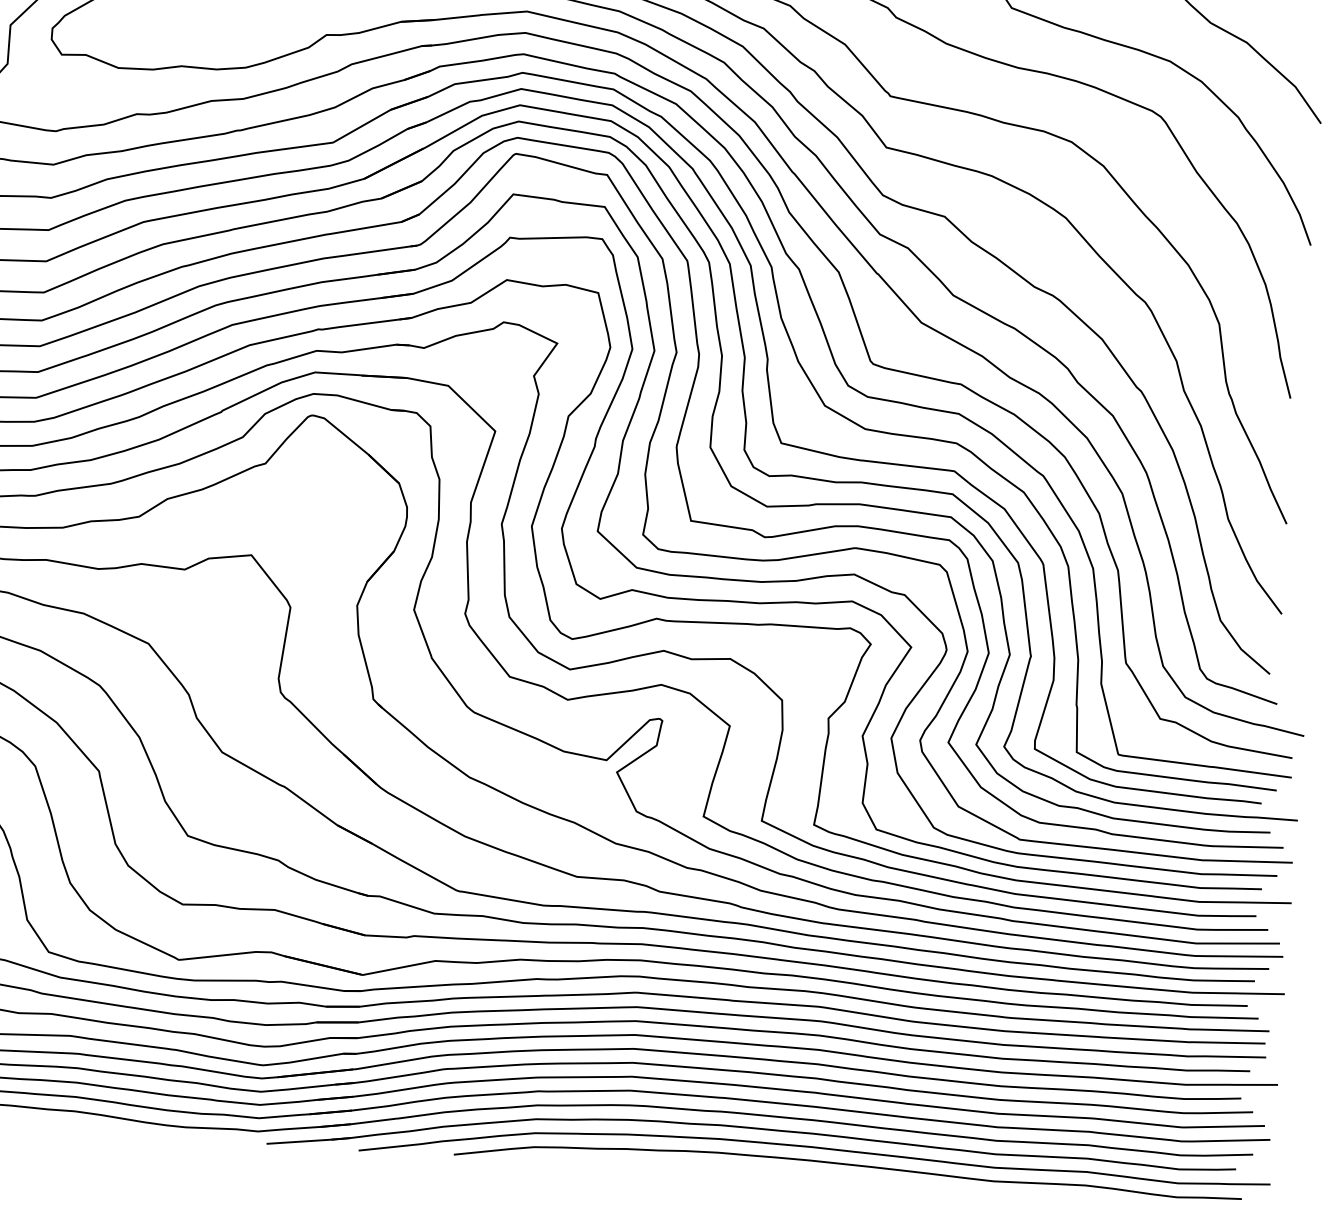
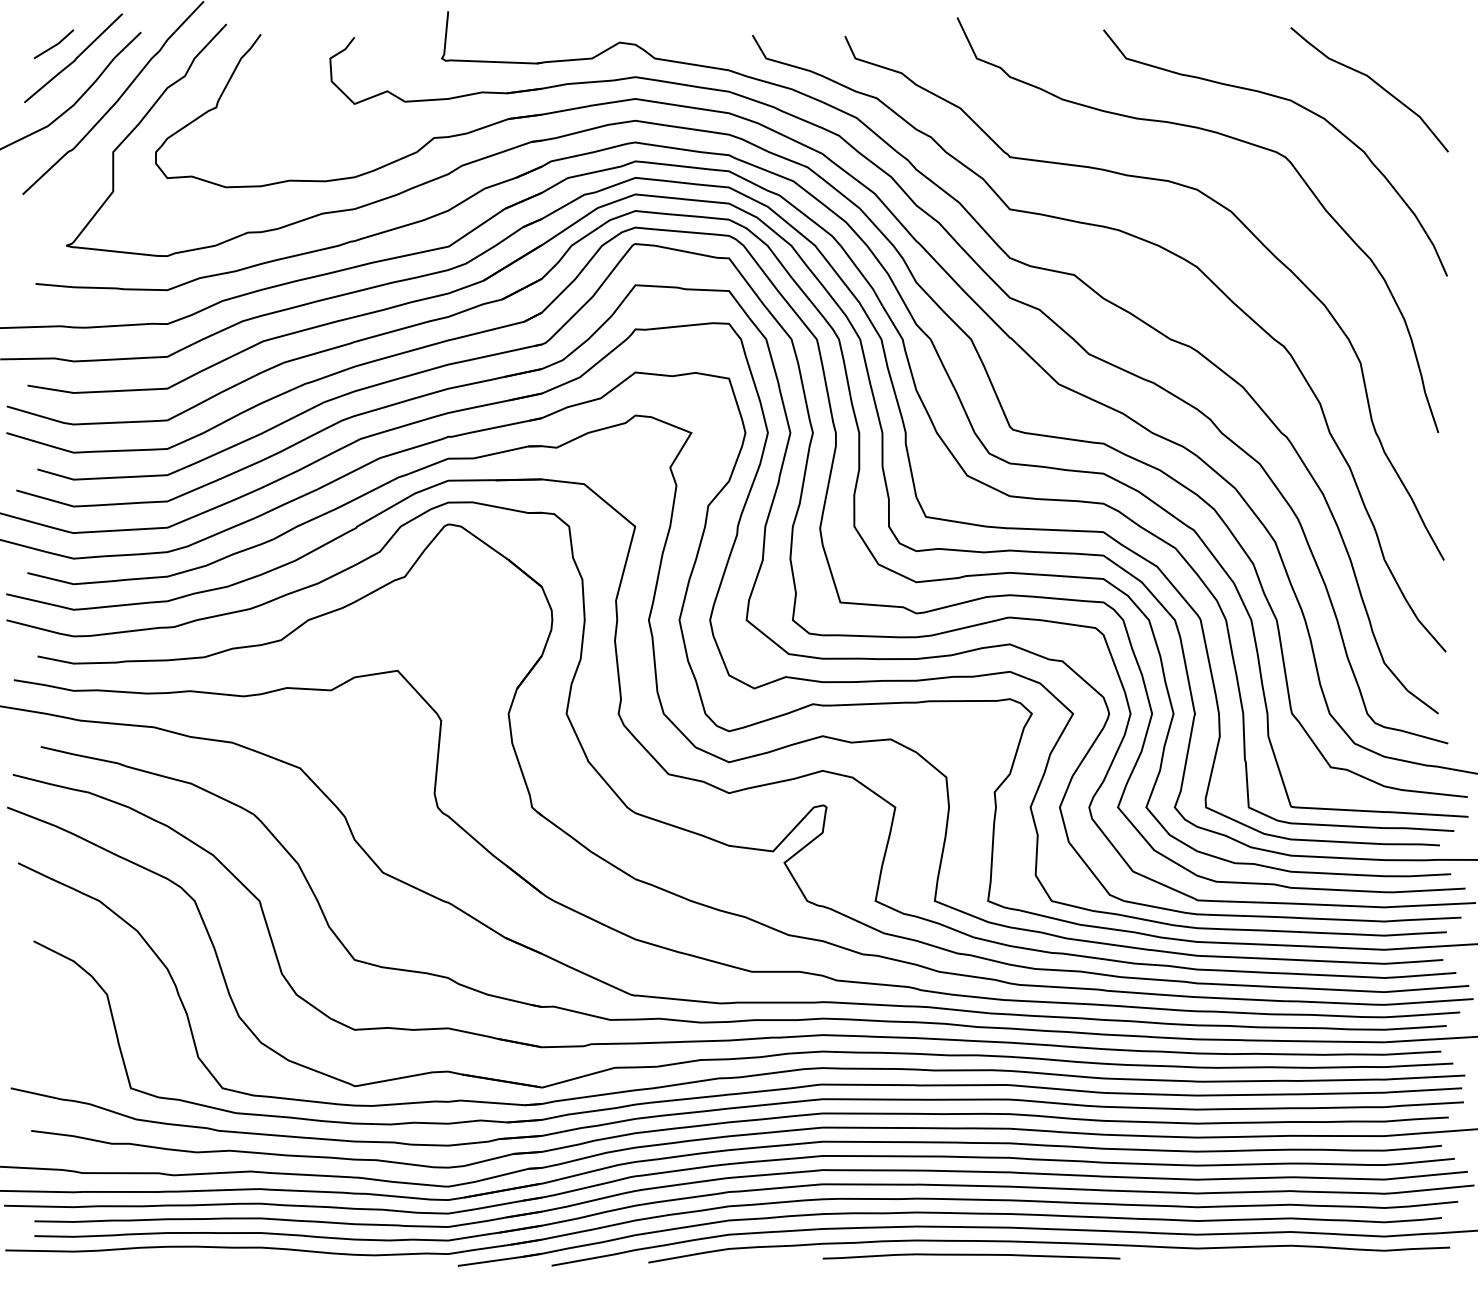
curve: (771, 1171) -> (971, 1255), added

